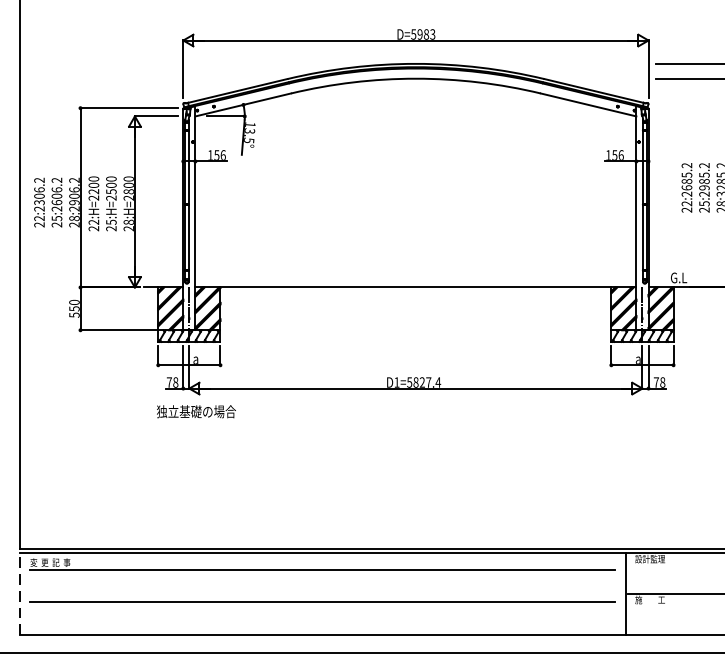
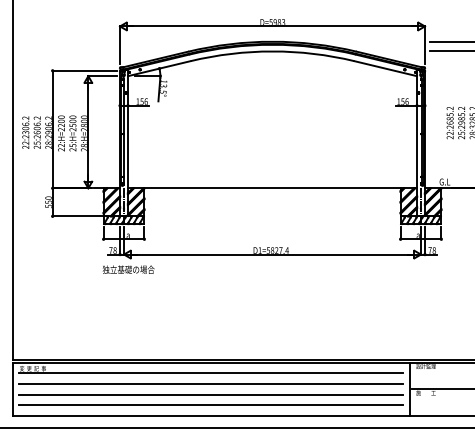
line: (321, 586) -> (210, 384), added
line: (19, 594) -> (12, 389), dashed -> solid
line: (321, 618) -> (210, 405), added

